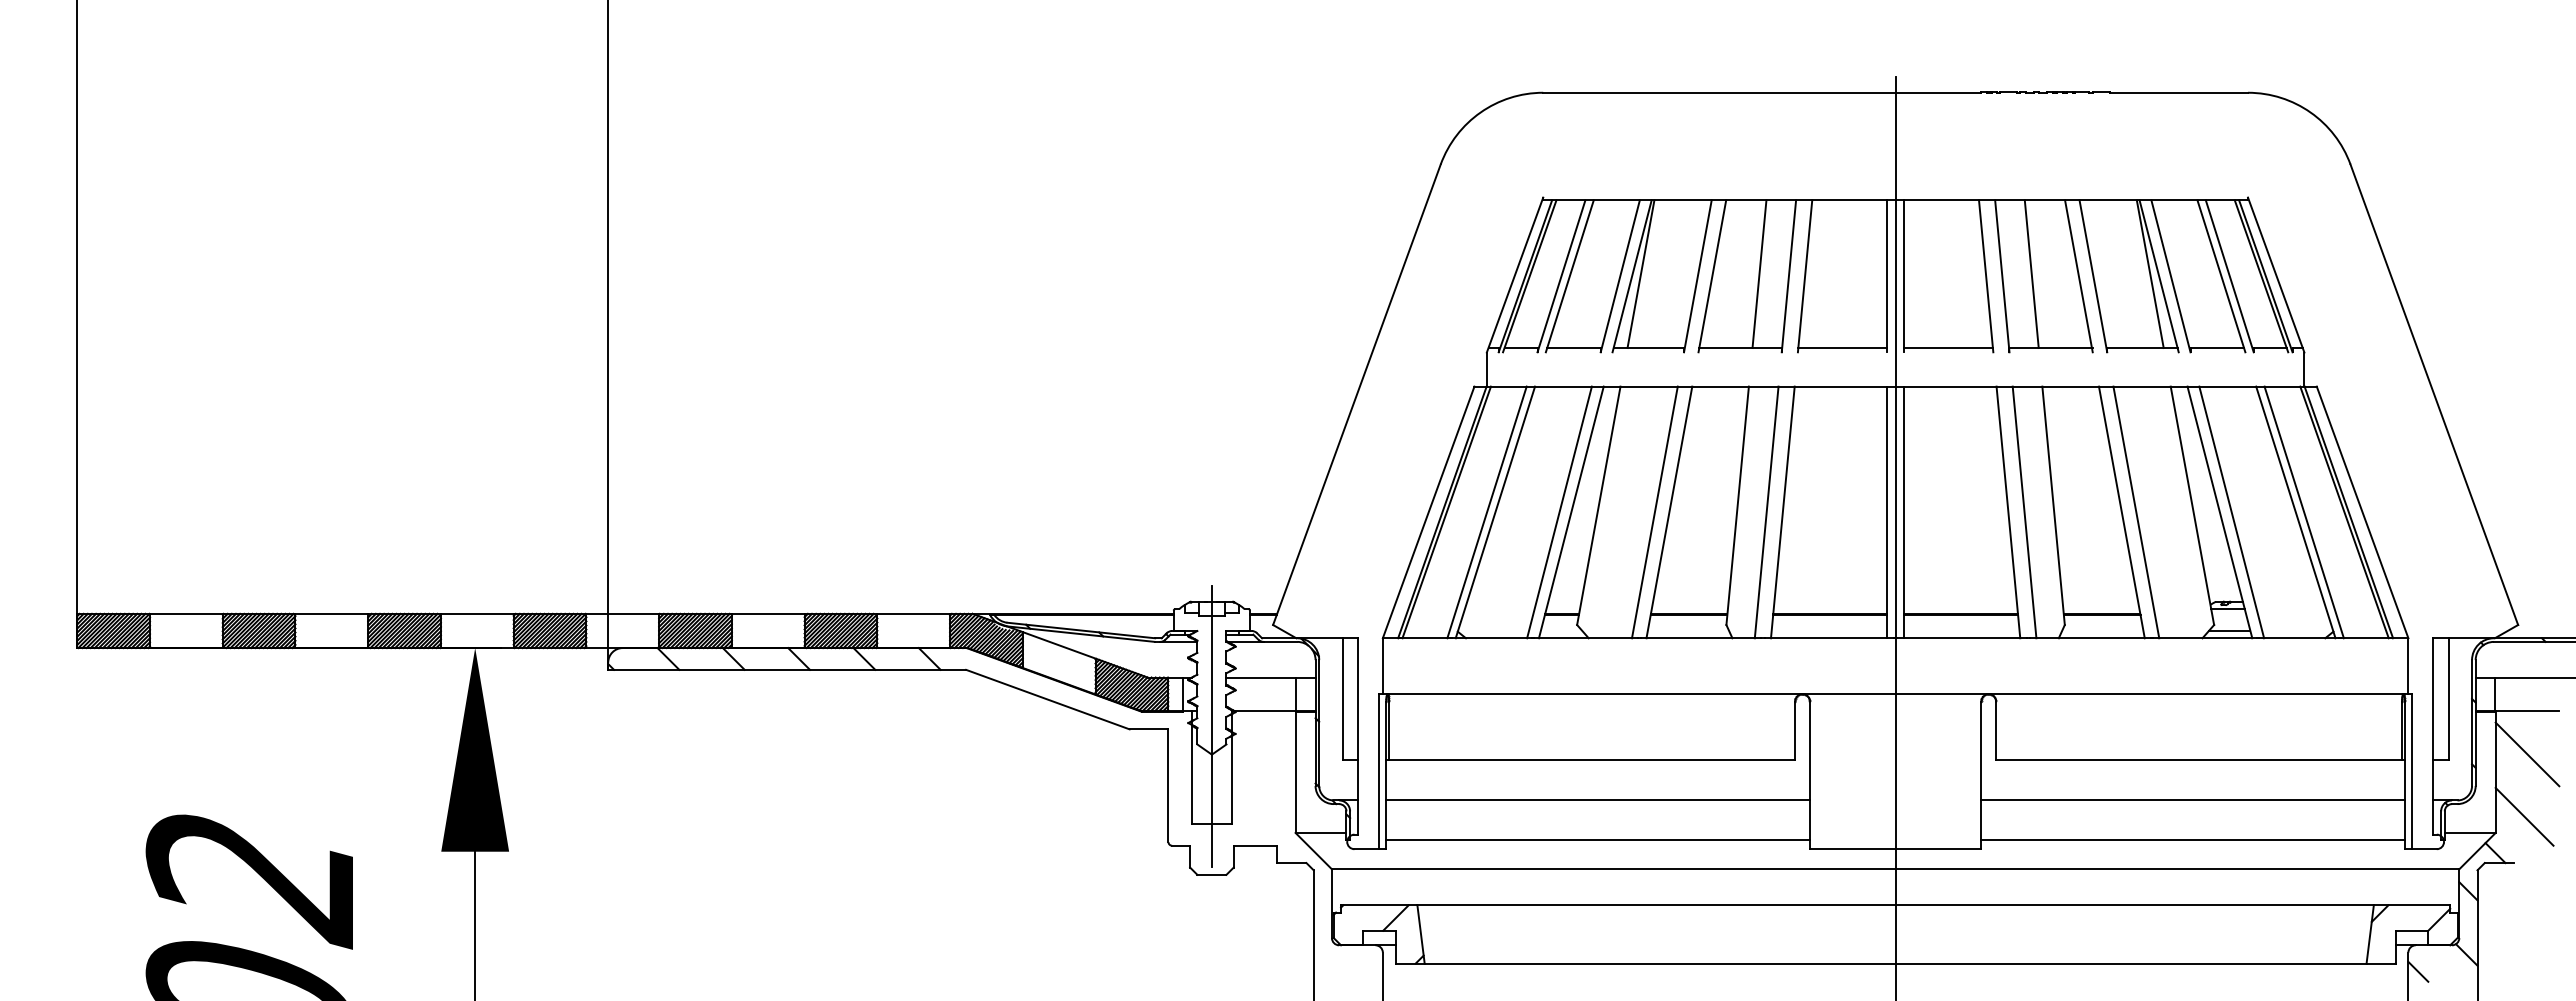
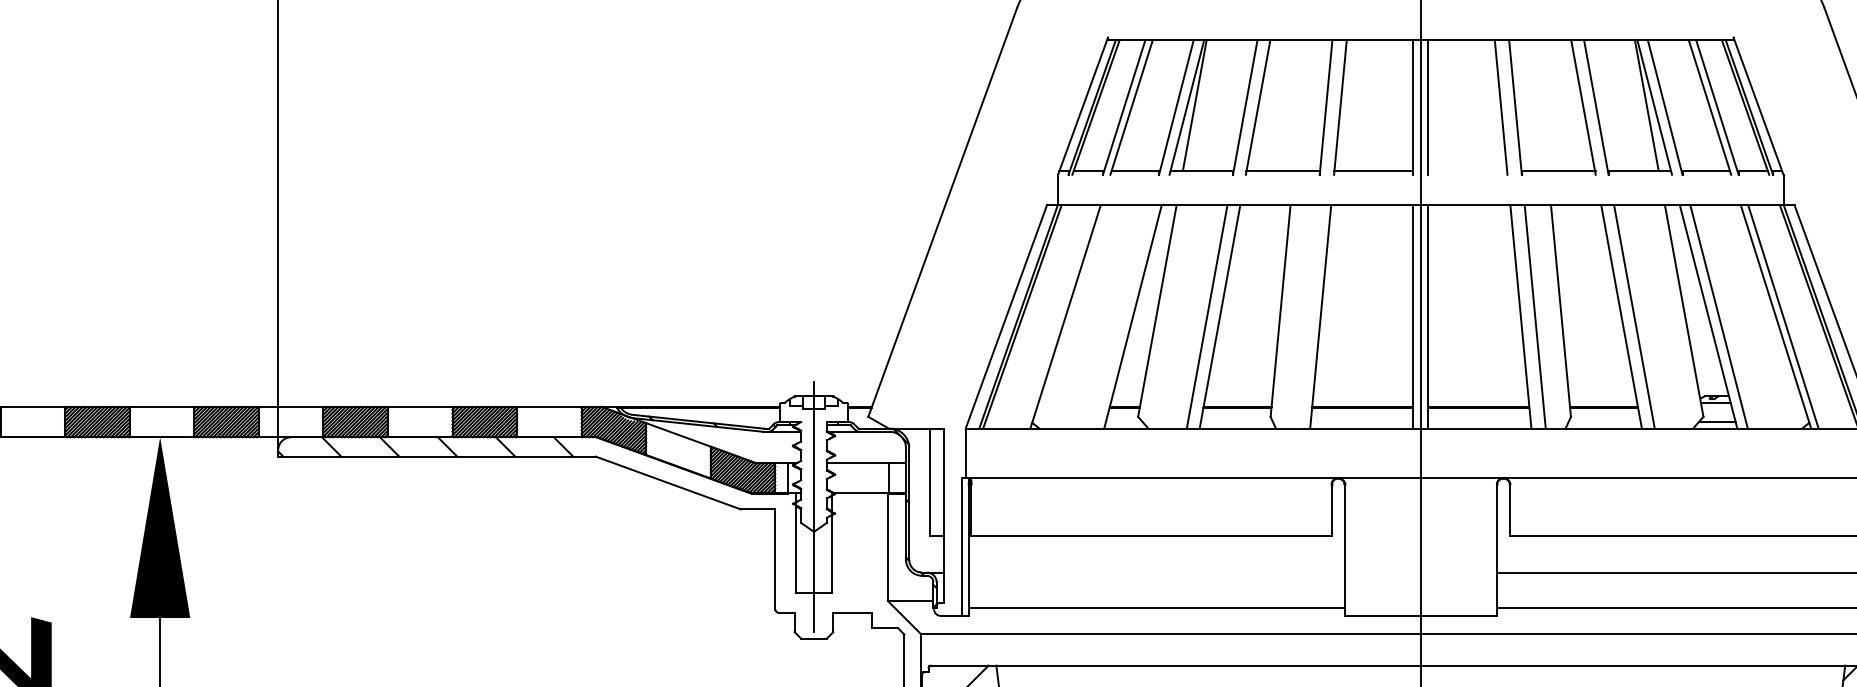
line: (1759, 274) -> (1299, 105), removed
line: (2031, 274) -> (1541, 105), removed
line: (1948, 348) -> (1467, 171), removed
line: (1486, 512) -> (1057, 316), removed
line: (1559, 512) -> (1122, 316), removed
line: (1766, 512) -> (1306, 316), removed
line: (1597, 800) -> (1156, 572), removed

